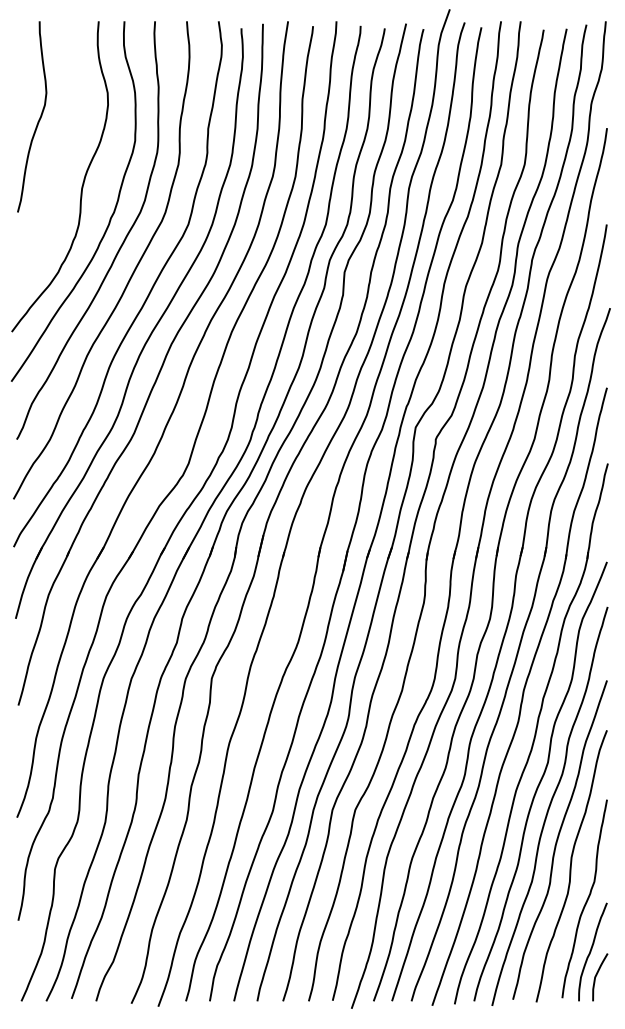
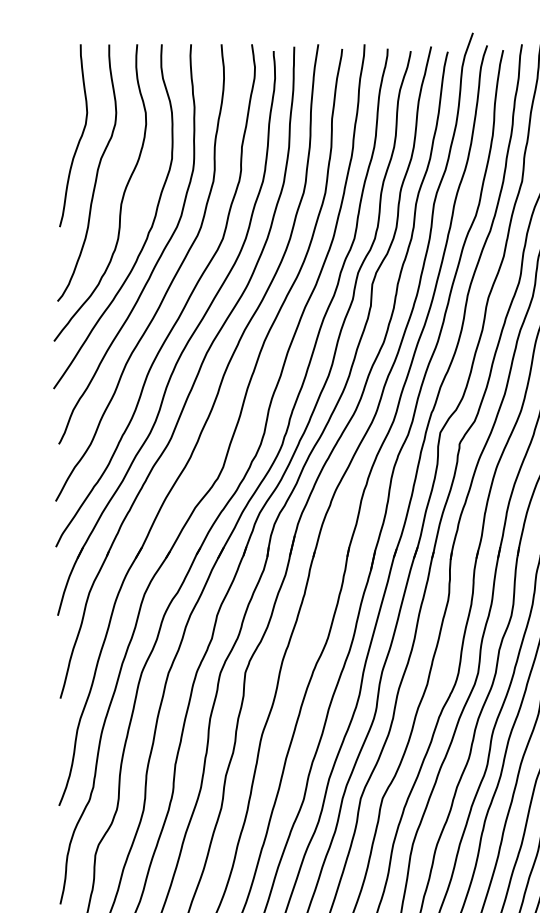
curve: (55, 157) -> (95, 174), added

